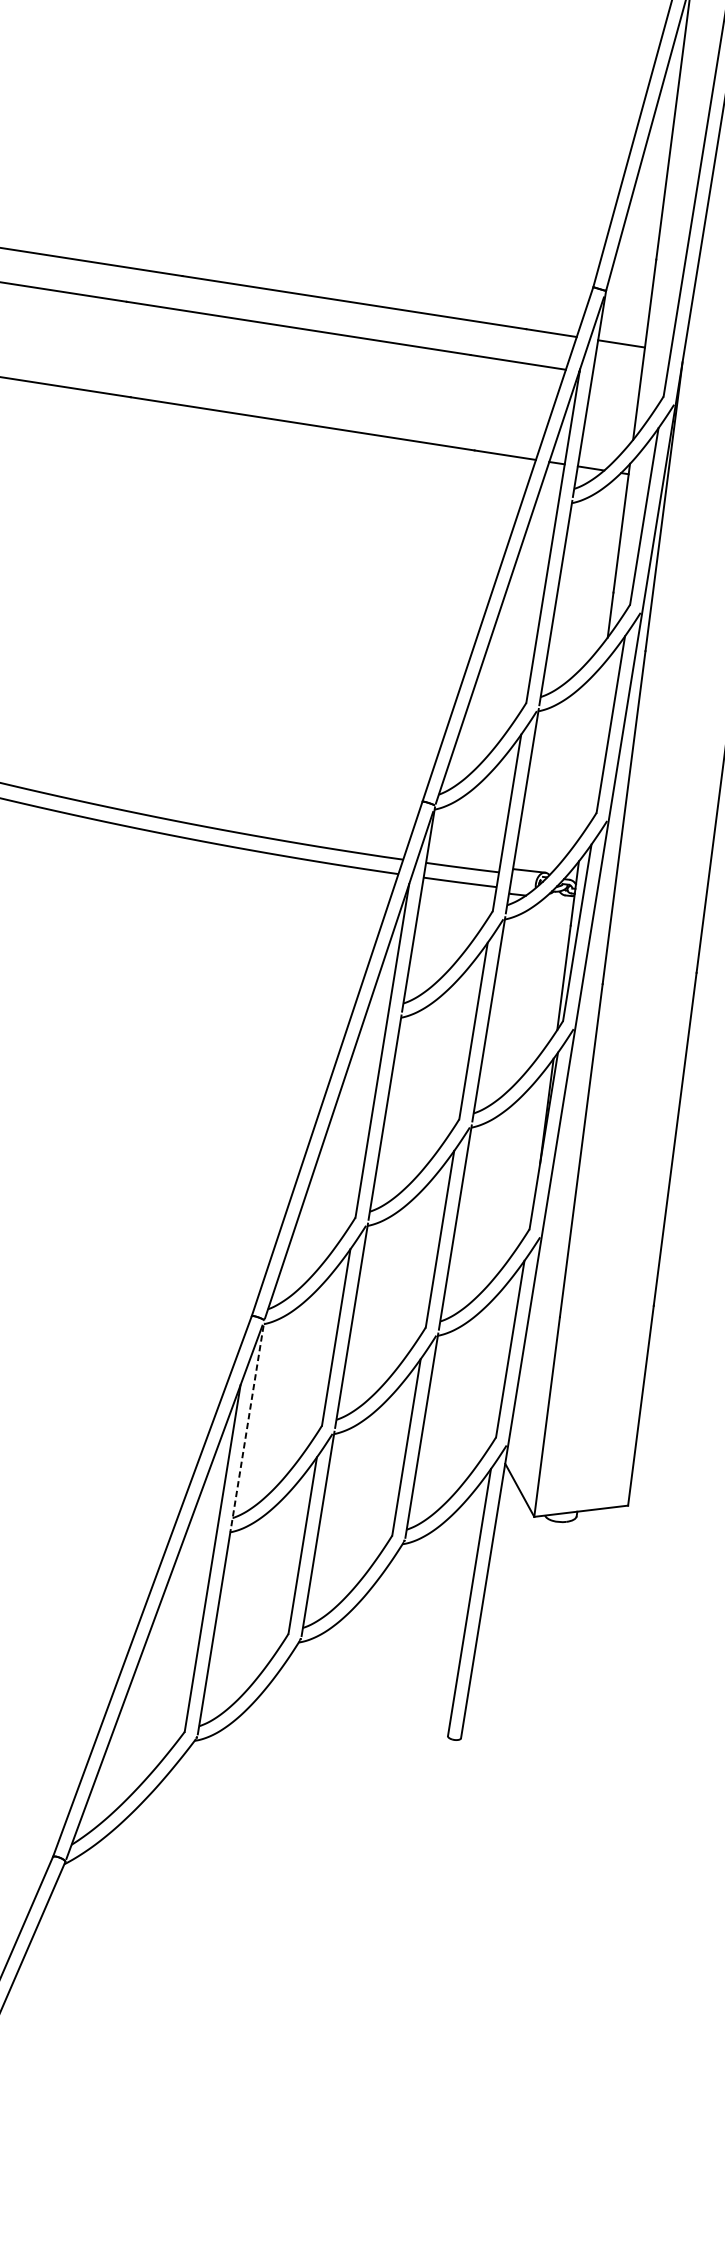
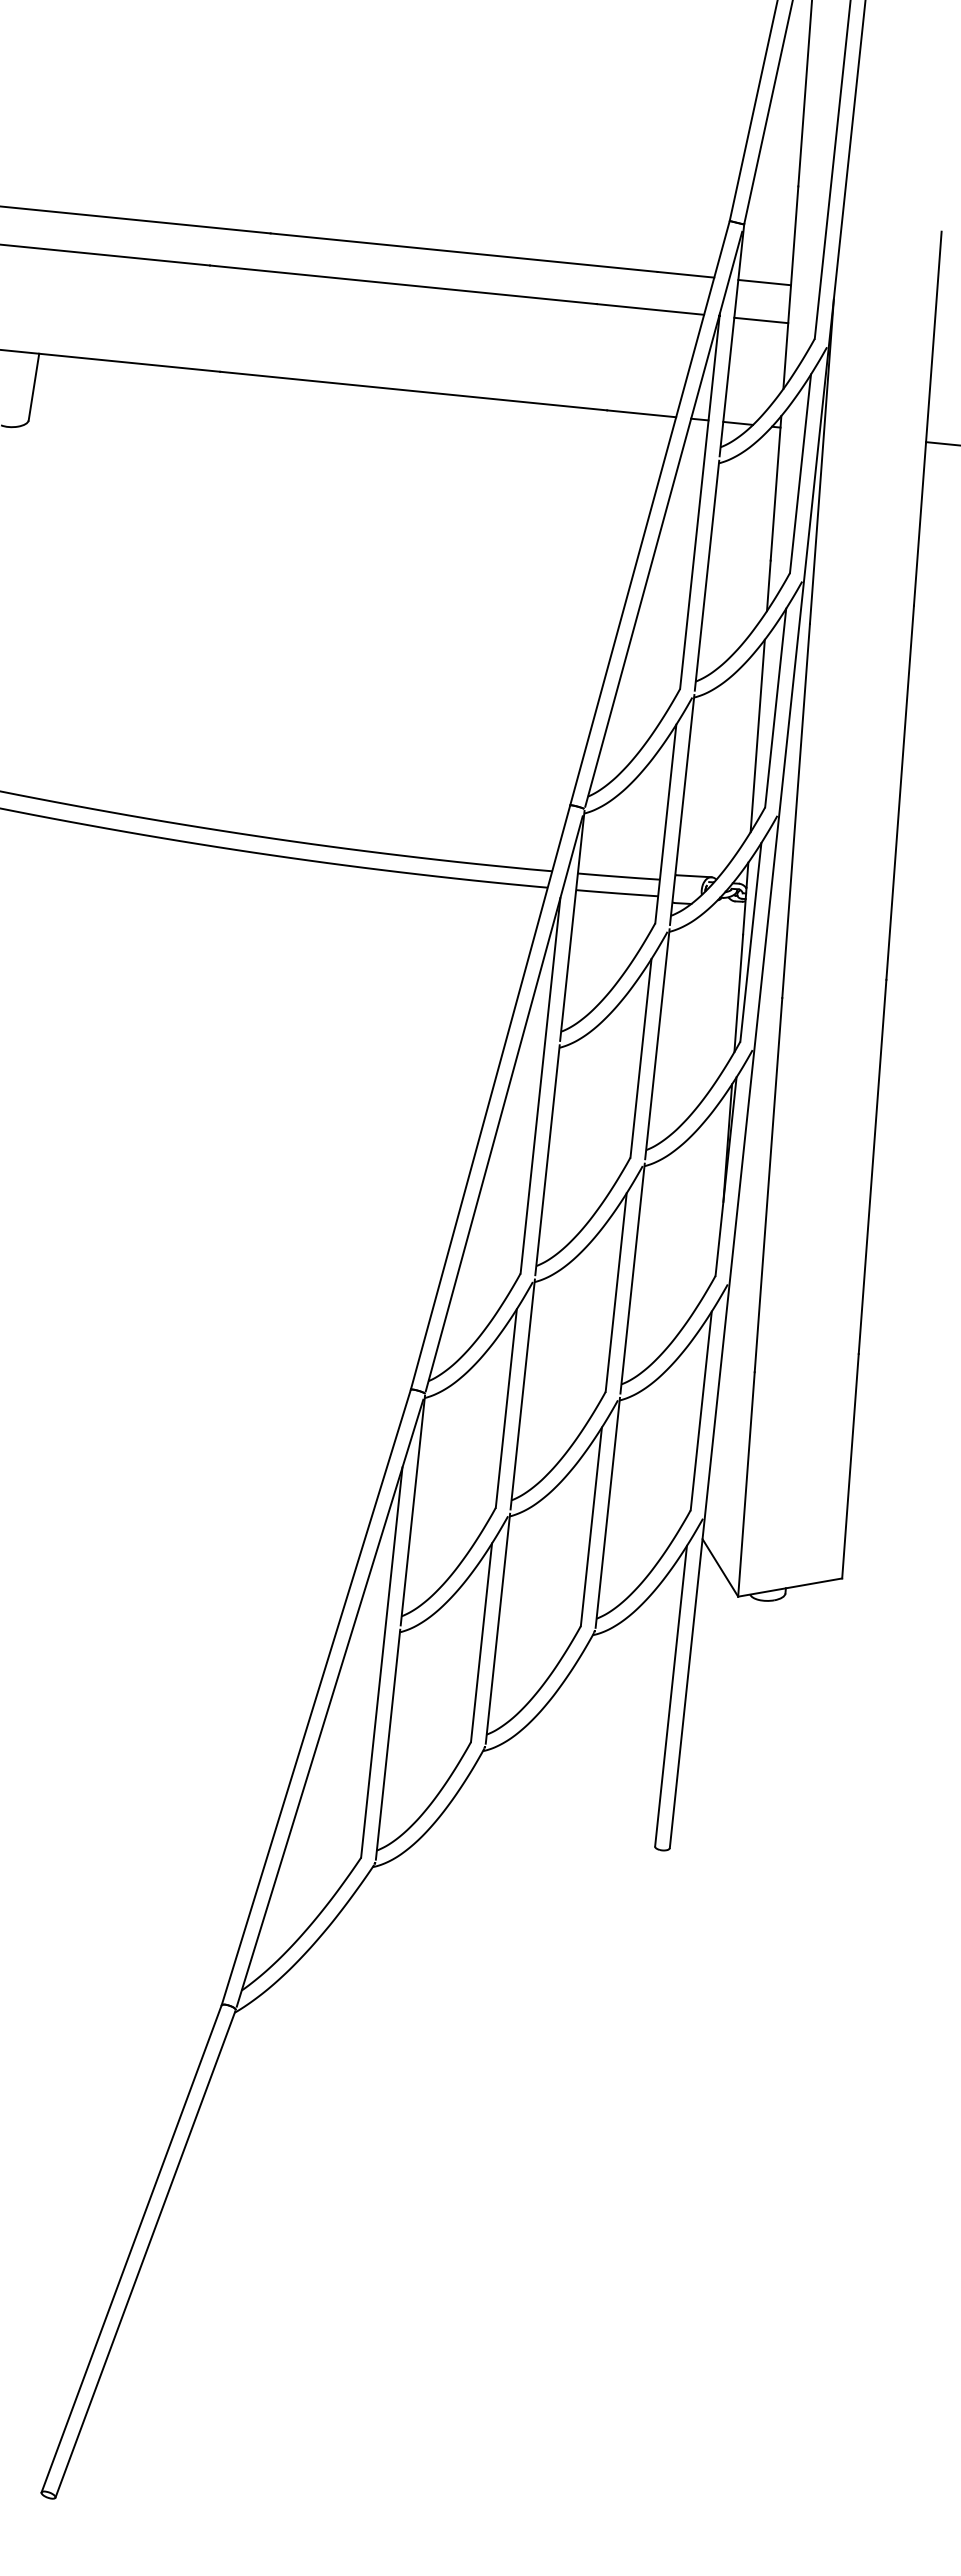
line: (616, 377) -> (761, 320), added
line: (593, 748) -> (757, 735), added
line: (247, 1424) -> (412, 1510), dashed -> solid

